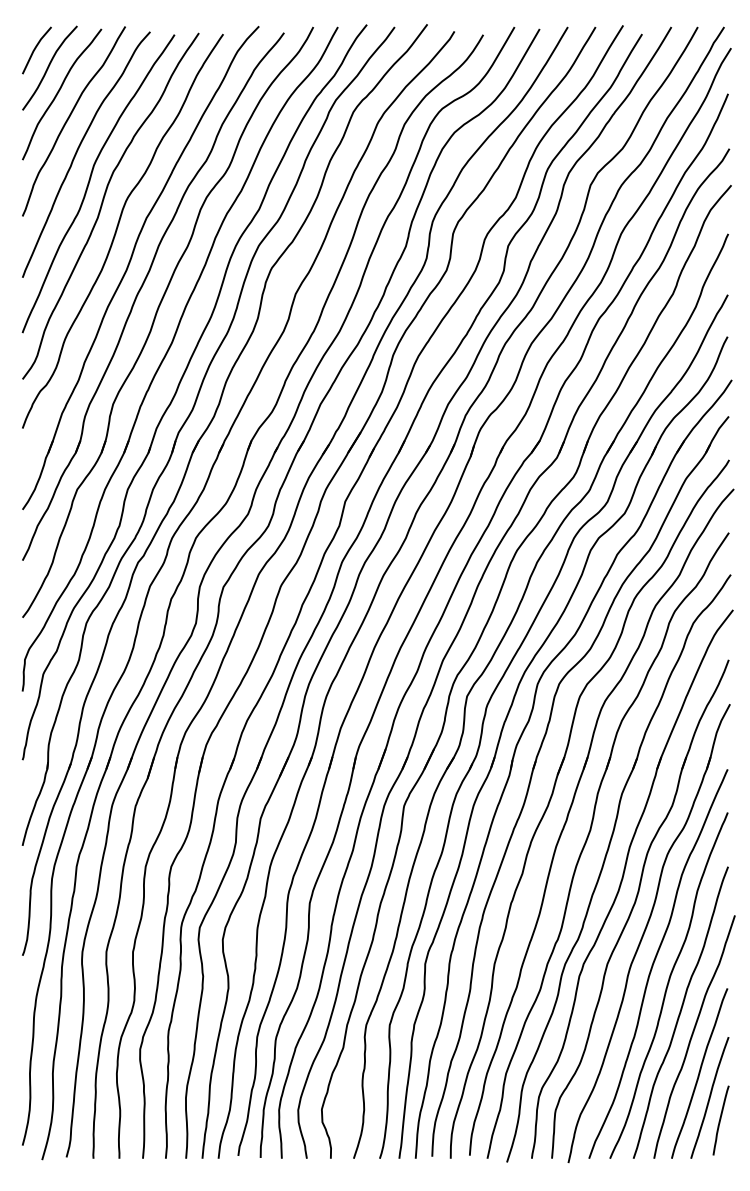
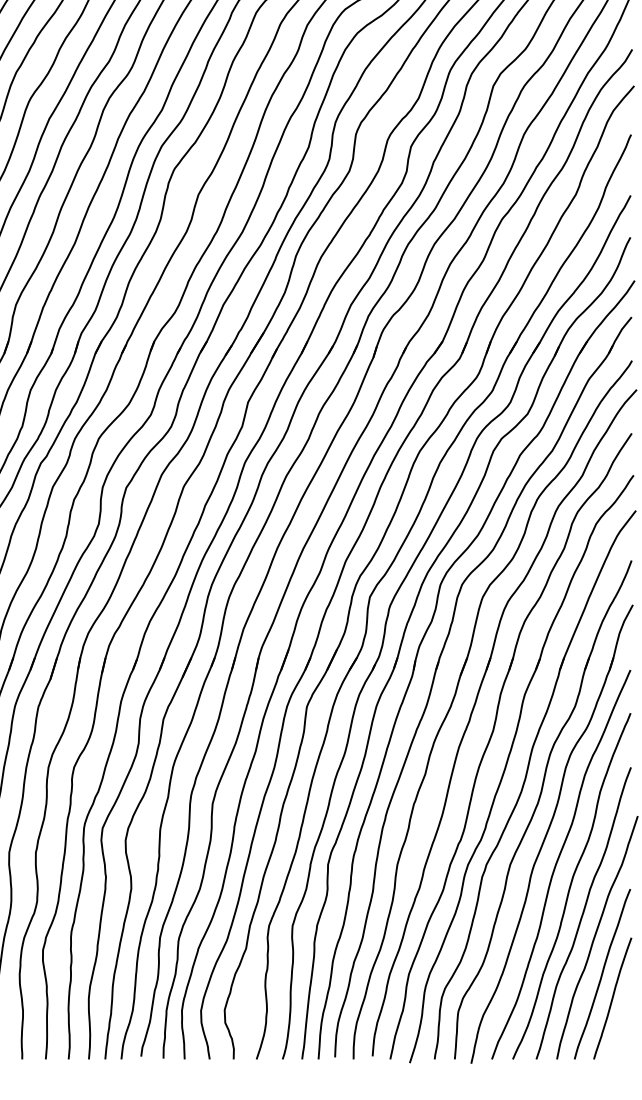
curve: (720, 1120) -> (623, 1021), removed

